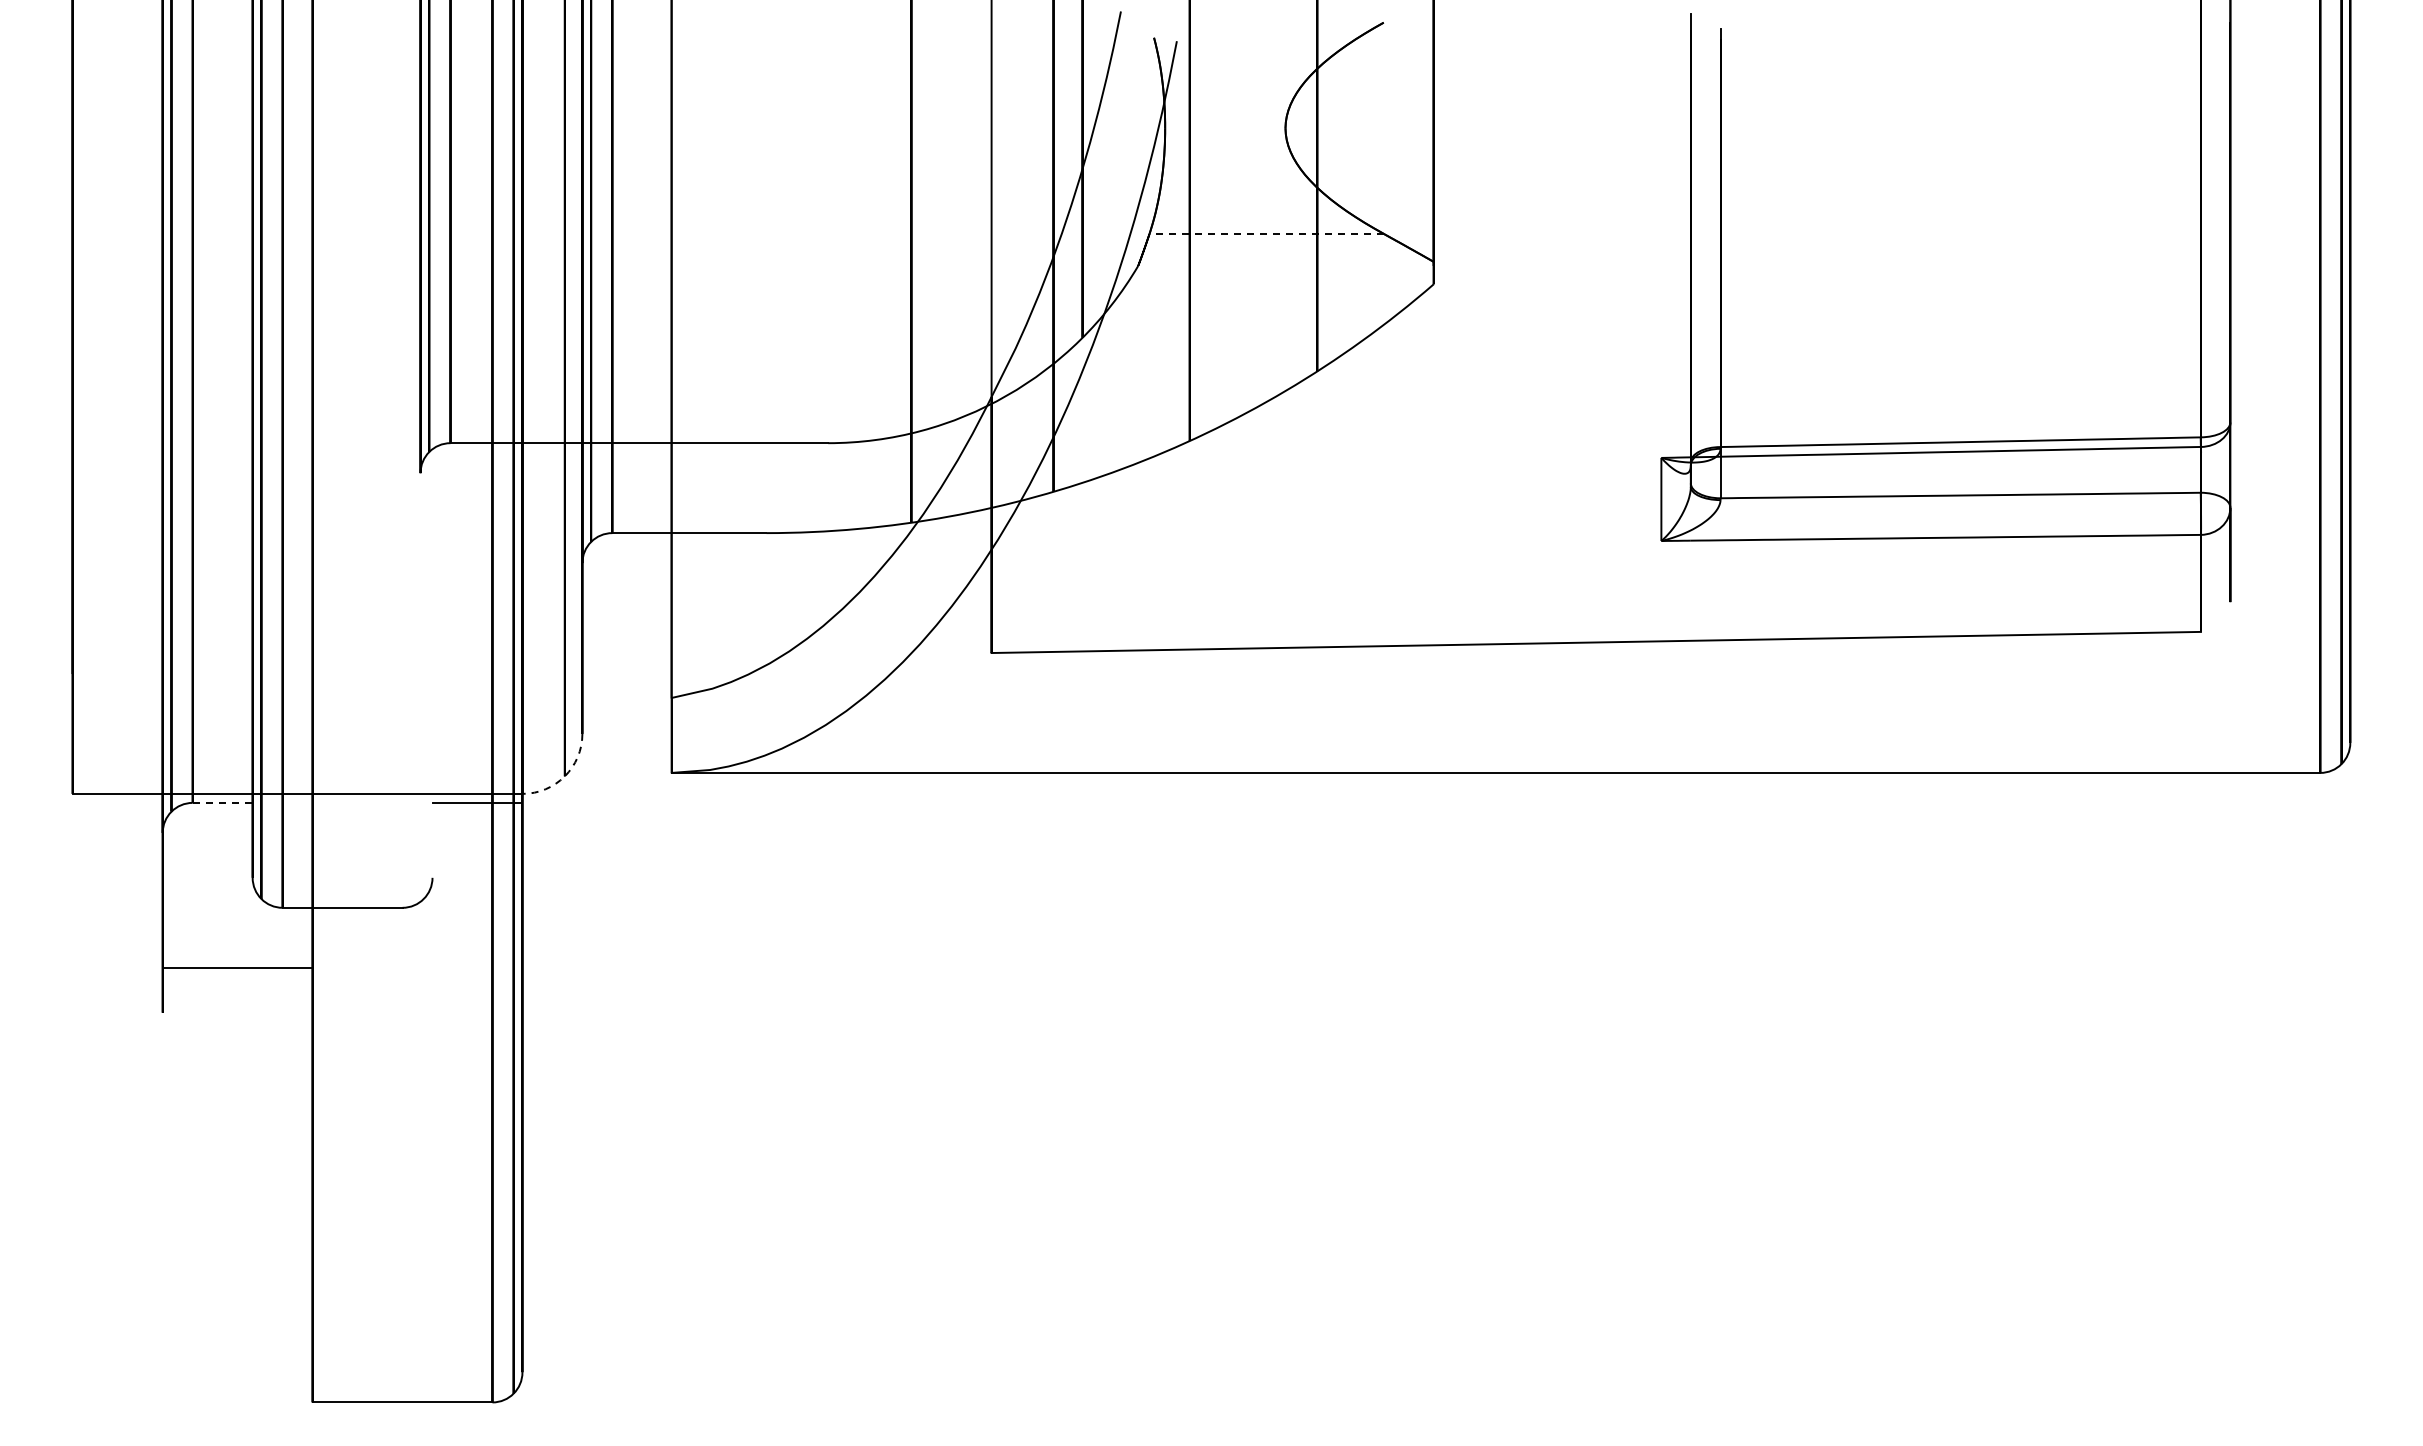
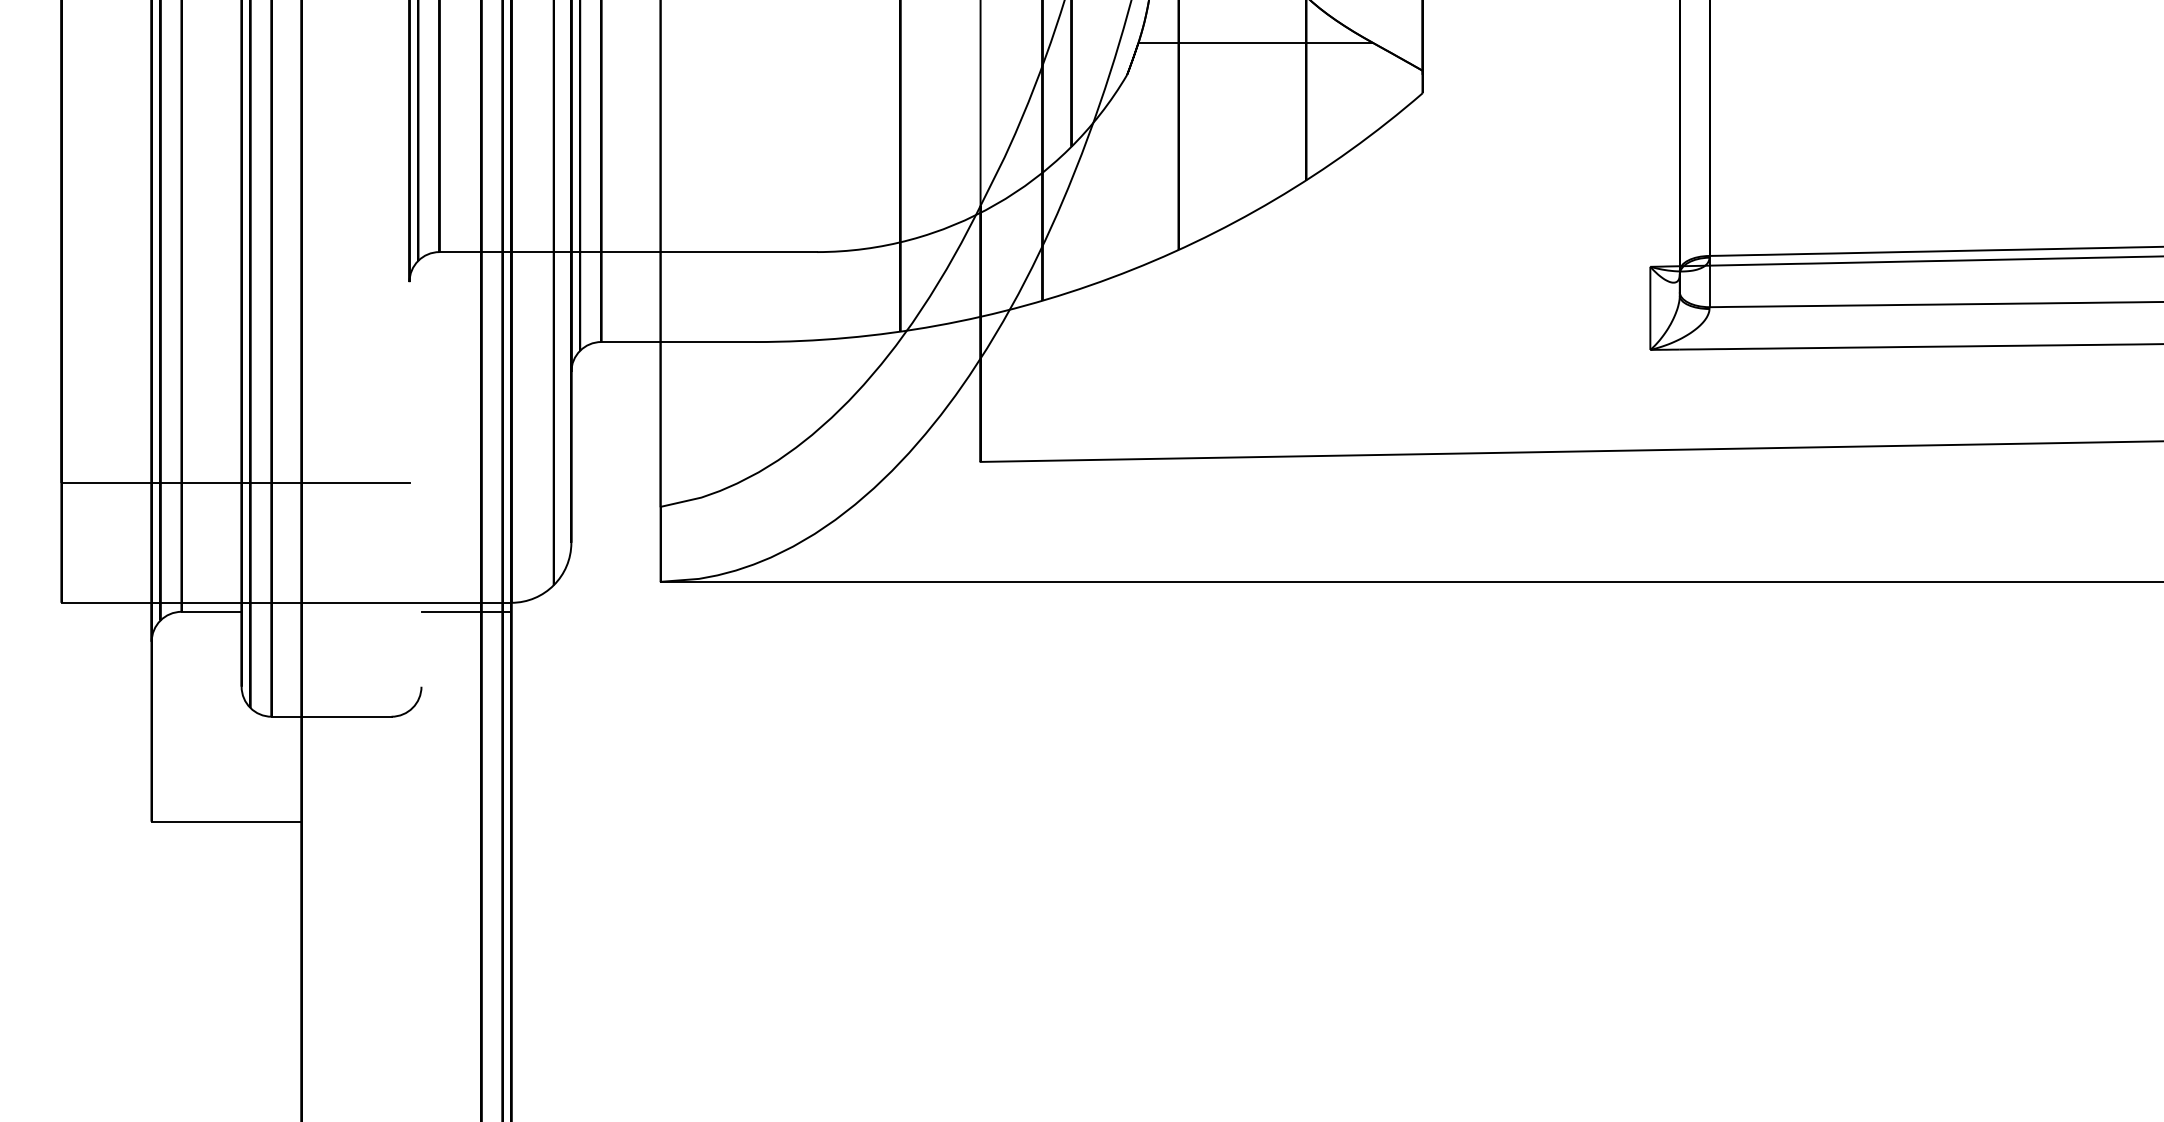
line: (1266, 233) -> (1255, 42), dashed -> solid
line: (246, 674) -> (235, 483), added
arc: (564, 776) -> (553, 585), dashed -> solid
line: (222, 802) -> (211, 611), dashed -> solid
line: (237, 967) -> (226, 821), moved

